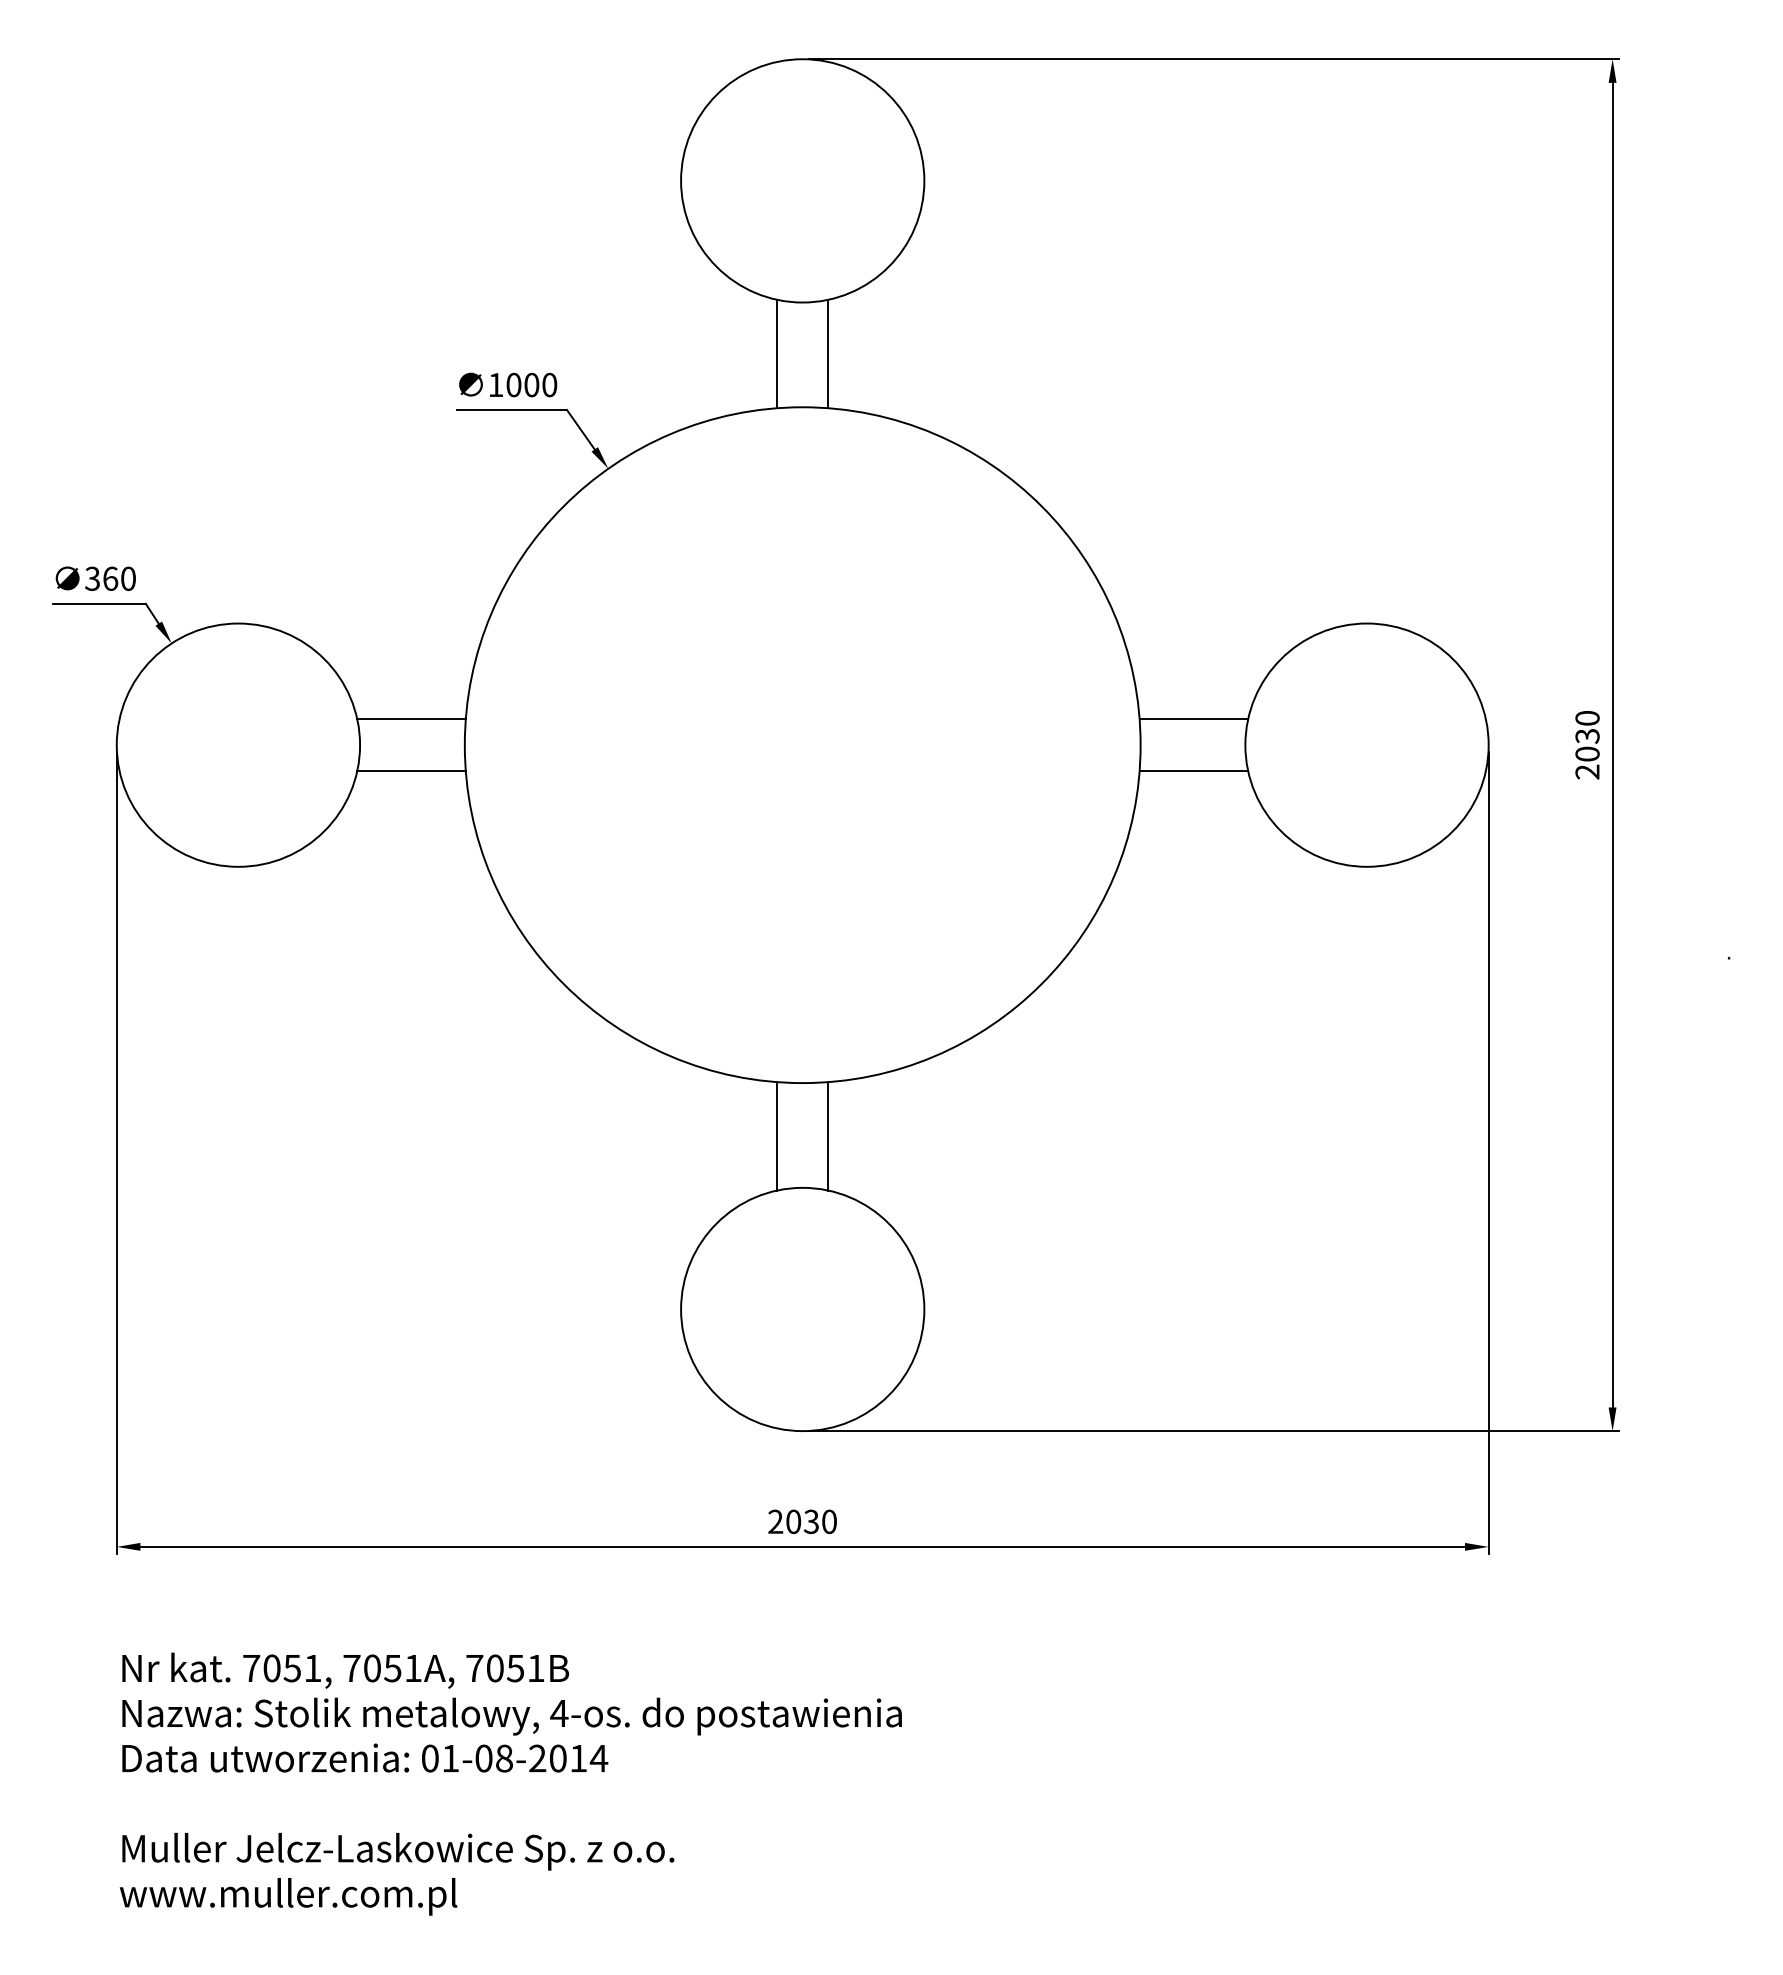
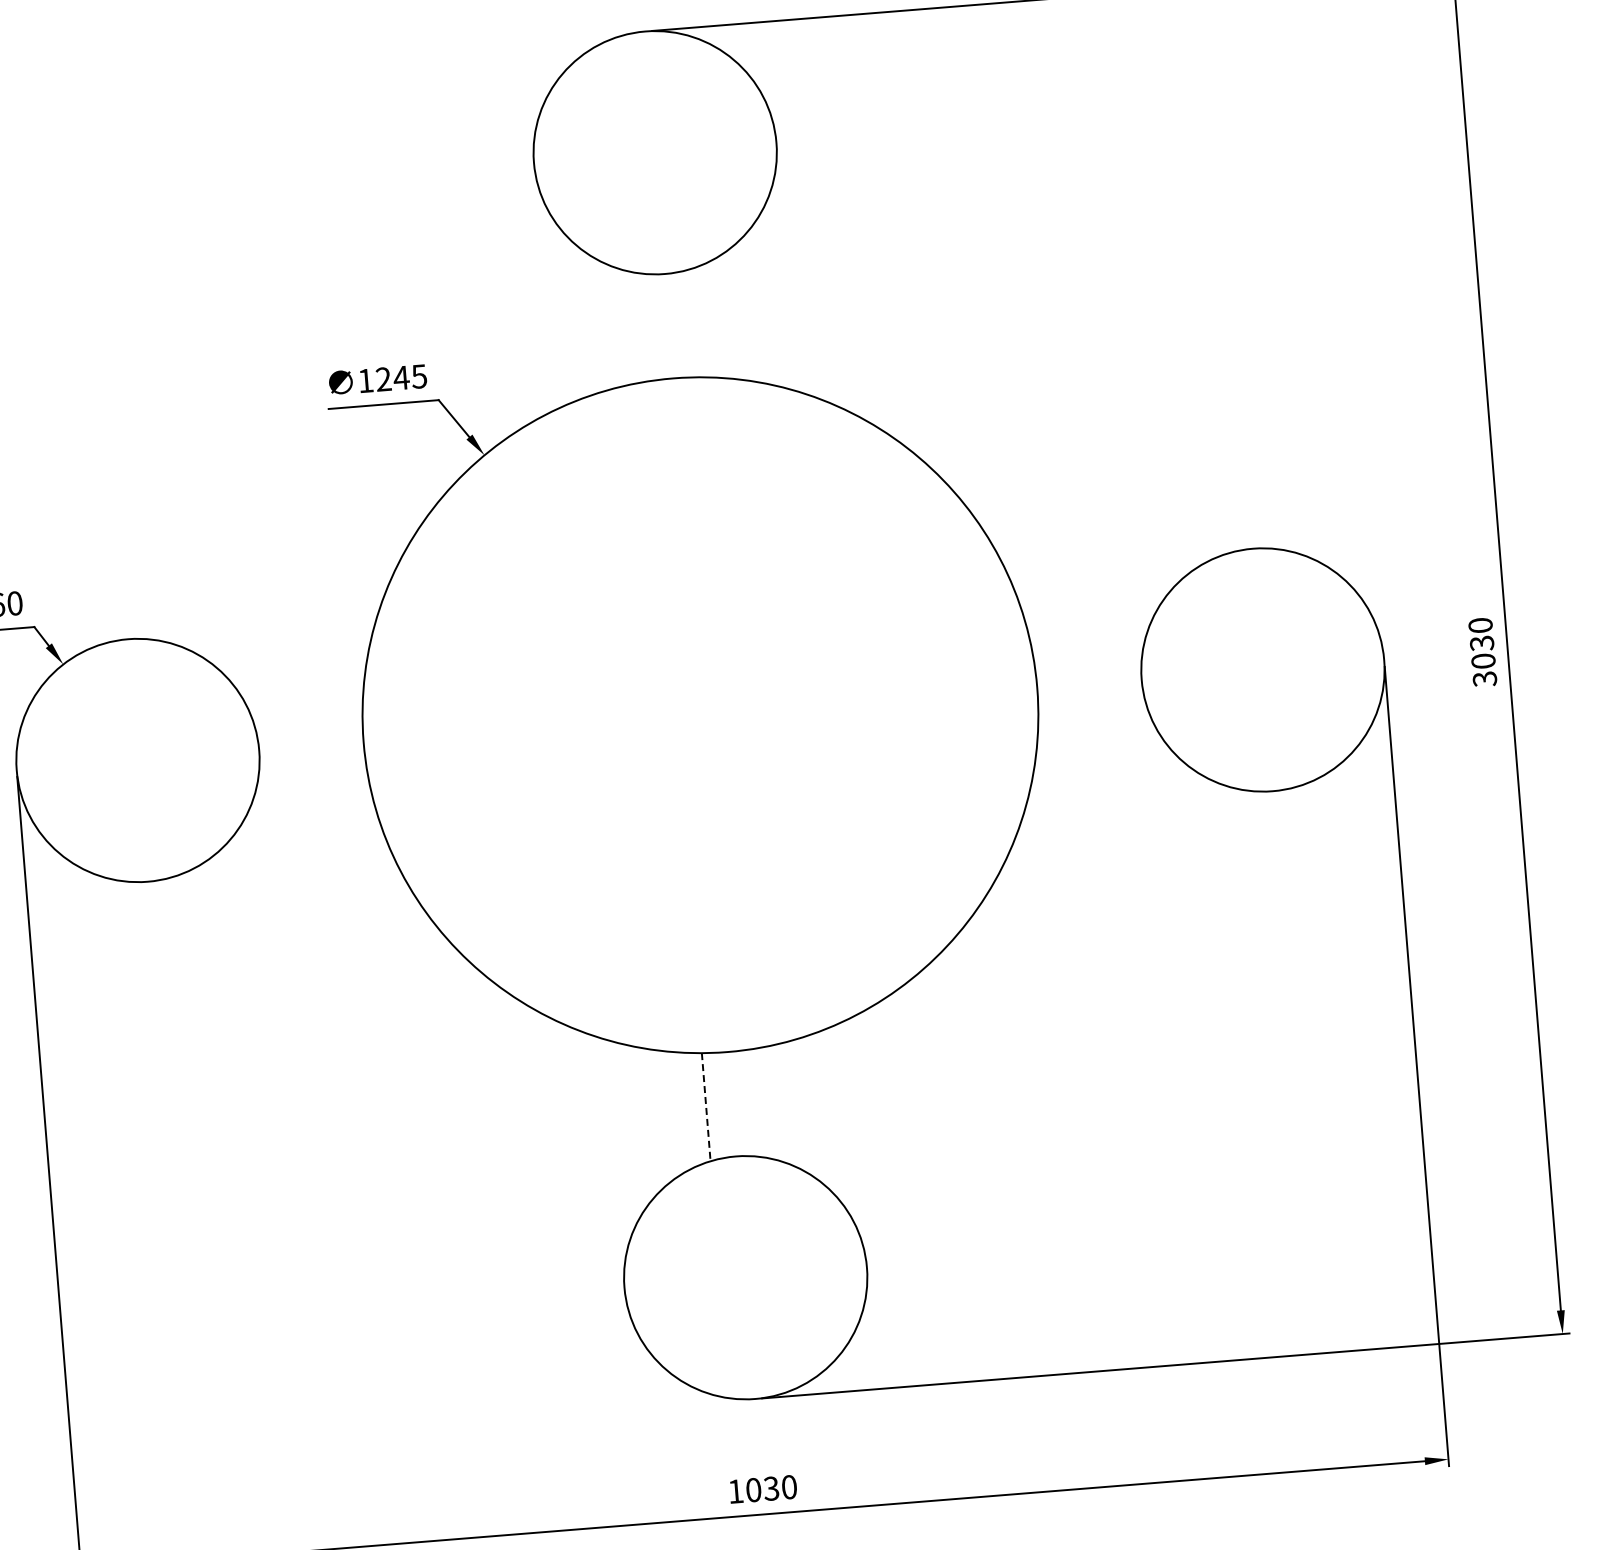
line: (777, 353) -> (643, 326), removed
line: (828, 353) -> (694, 322), removed
text: (531, 384) -> (401, 377), 1000 -> 1245
line: (411, 719) -> (308, 721), removed
line: (1193, 719) -> (1087, 658), removed
line: (411, 770) -> (312, 771), removed
line: (1193, 770) -> (1092, 709), removed
text: (1587, 771) -> (1484, 678), 2030 -> 3030
line: (777, 1136) -> (706, 1107), solid -> dashed
line: (828, 1136) -> (757, 1103), removed
text: (775, 1521) -> (735, 1491), 2030 -> 1030

